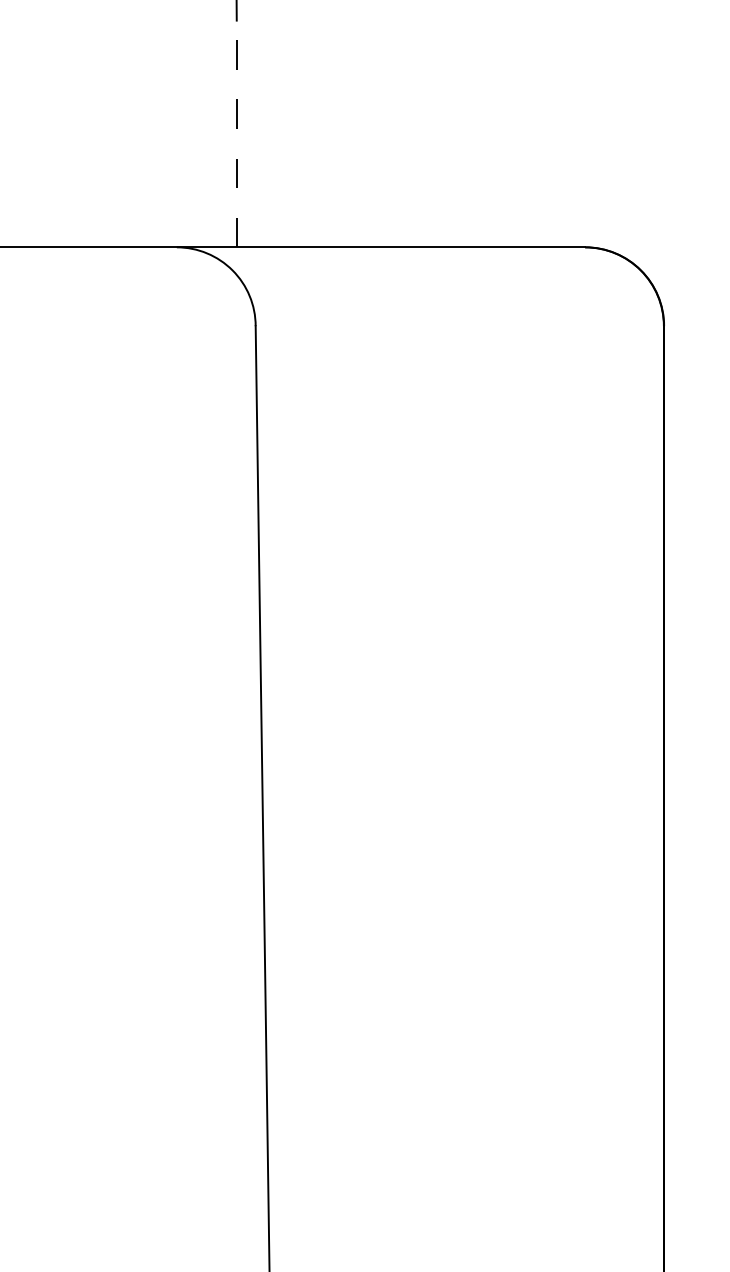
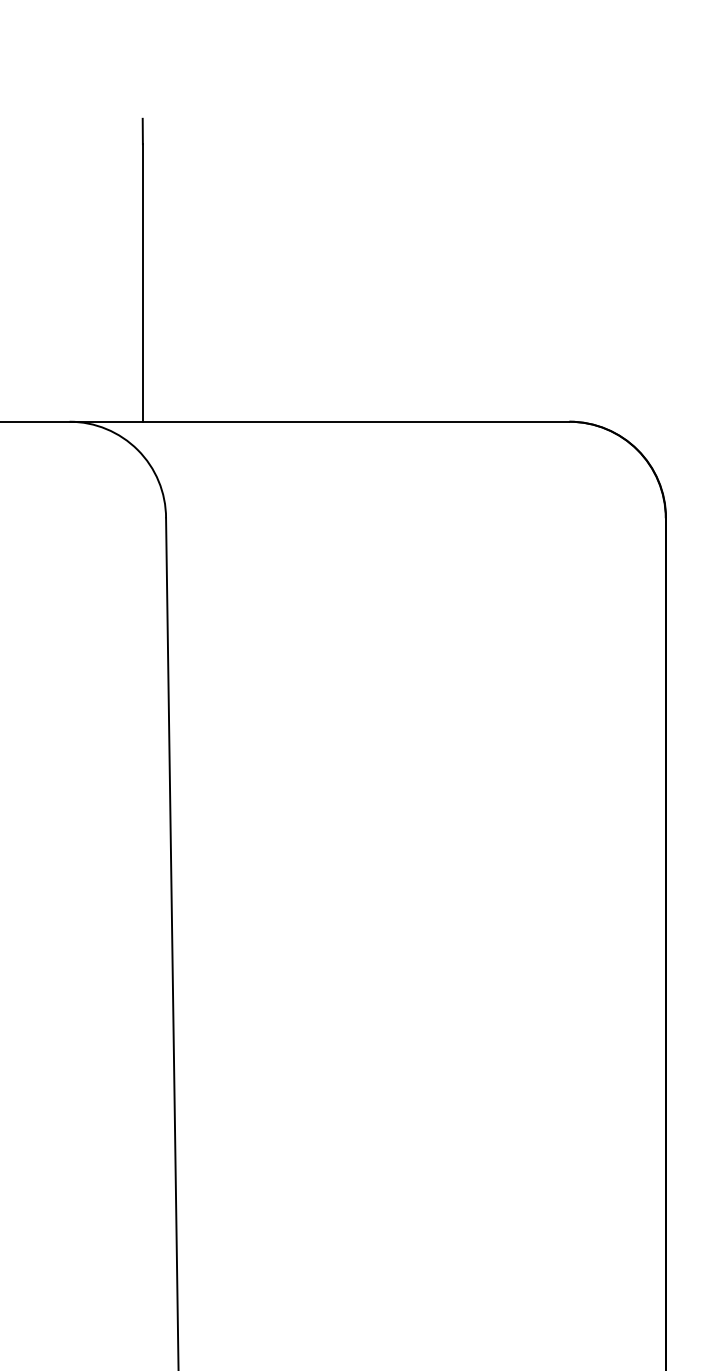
line: (236, 133) -> (142, 282), dashed -> solid

